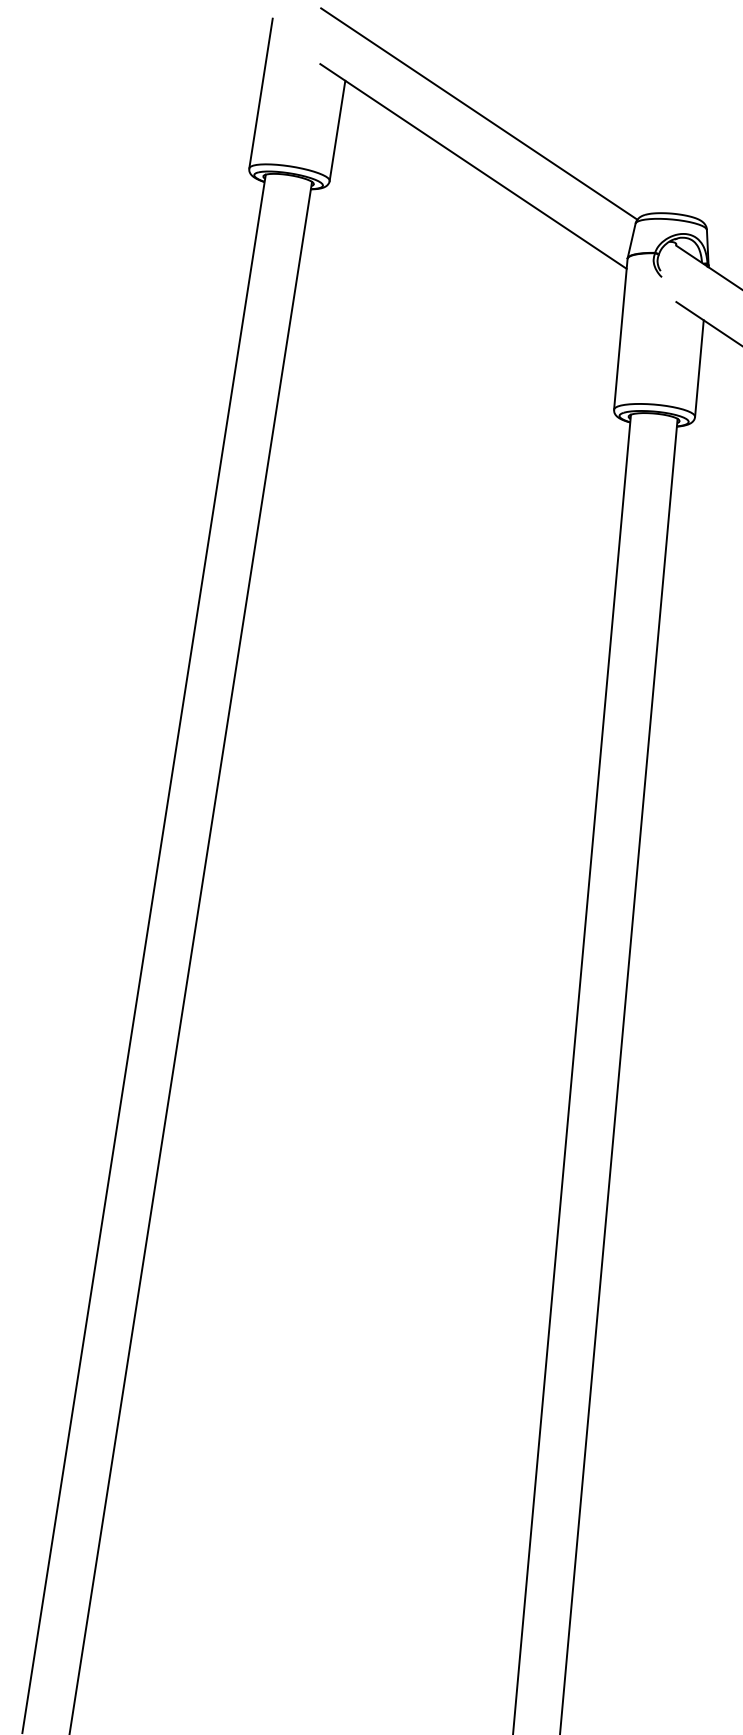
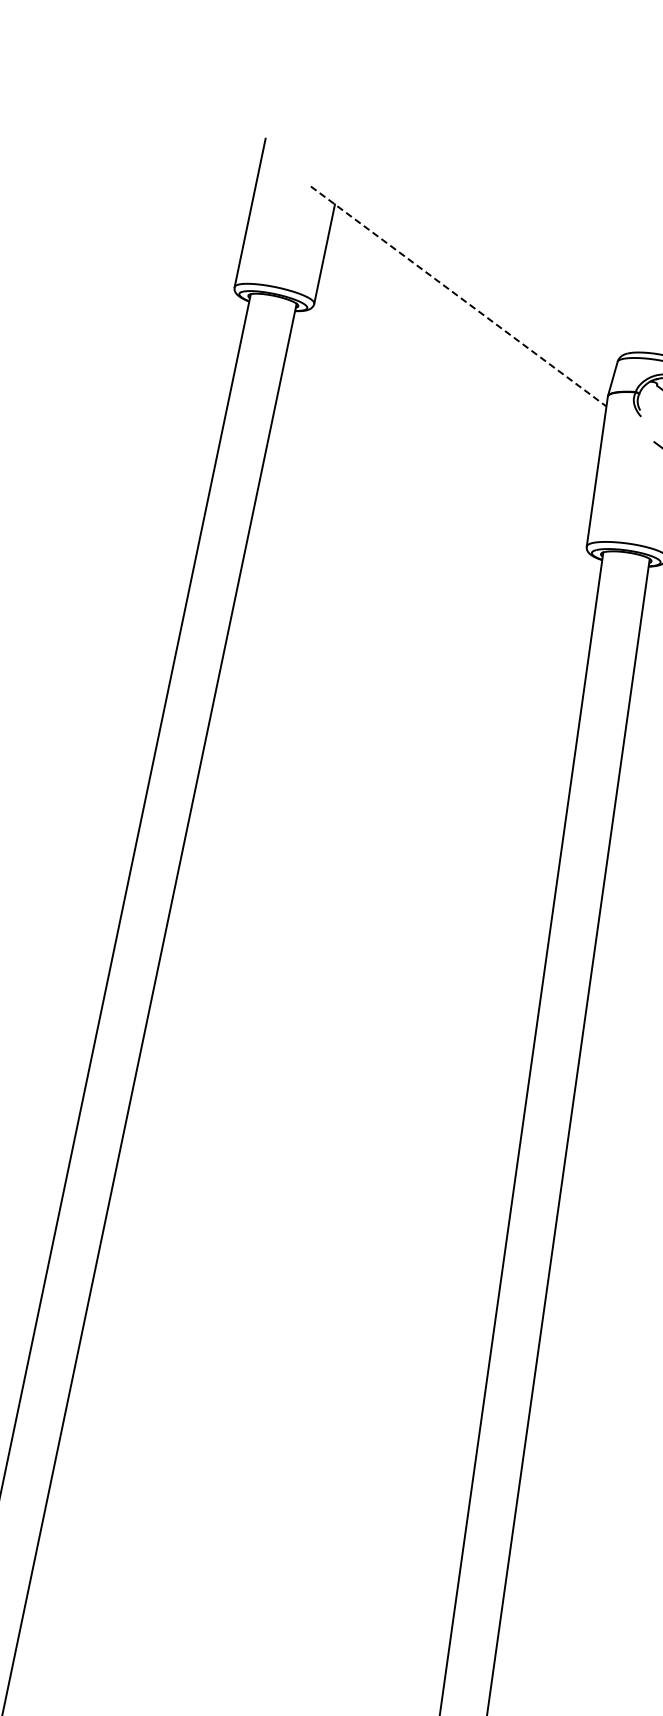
line: (479, 113) -> (467, 243), removed
line: (473, 166) -> (458, 296), solid -> dashed

